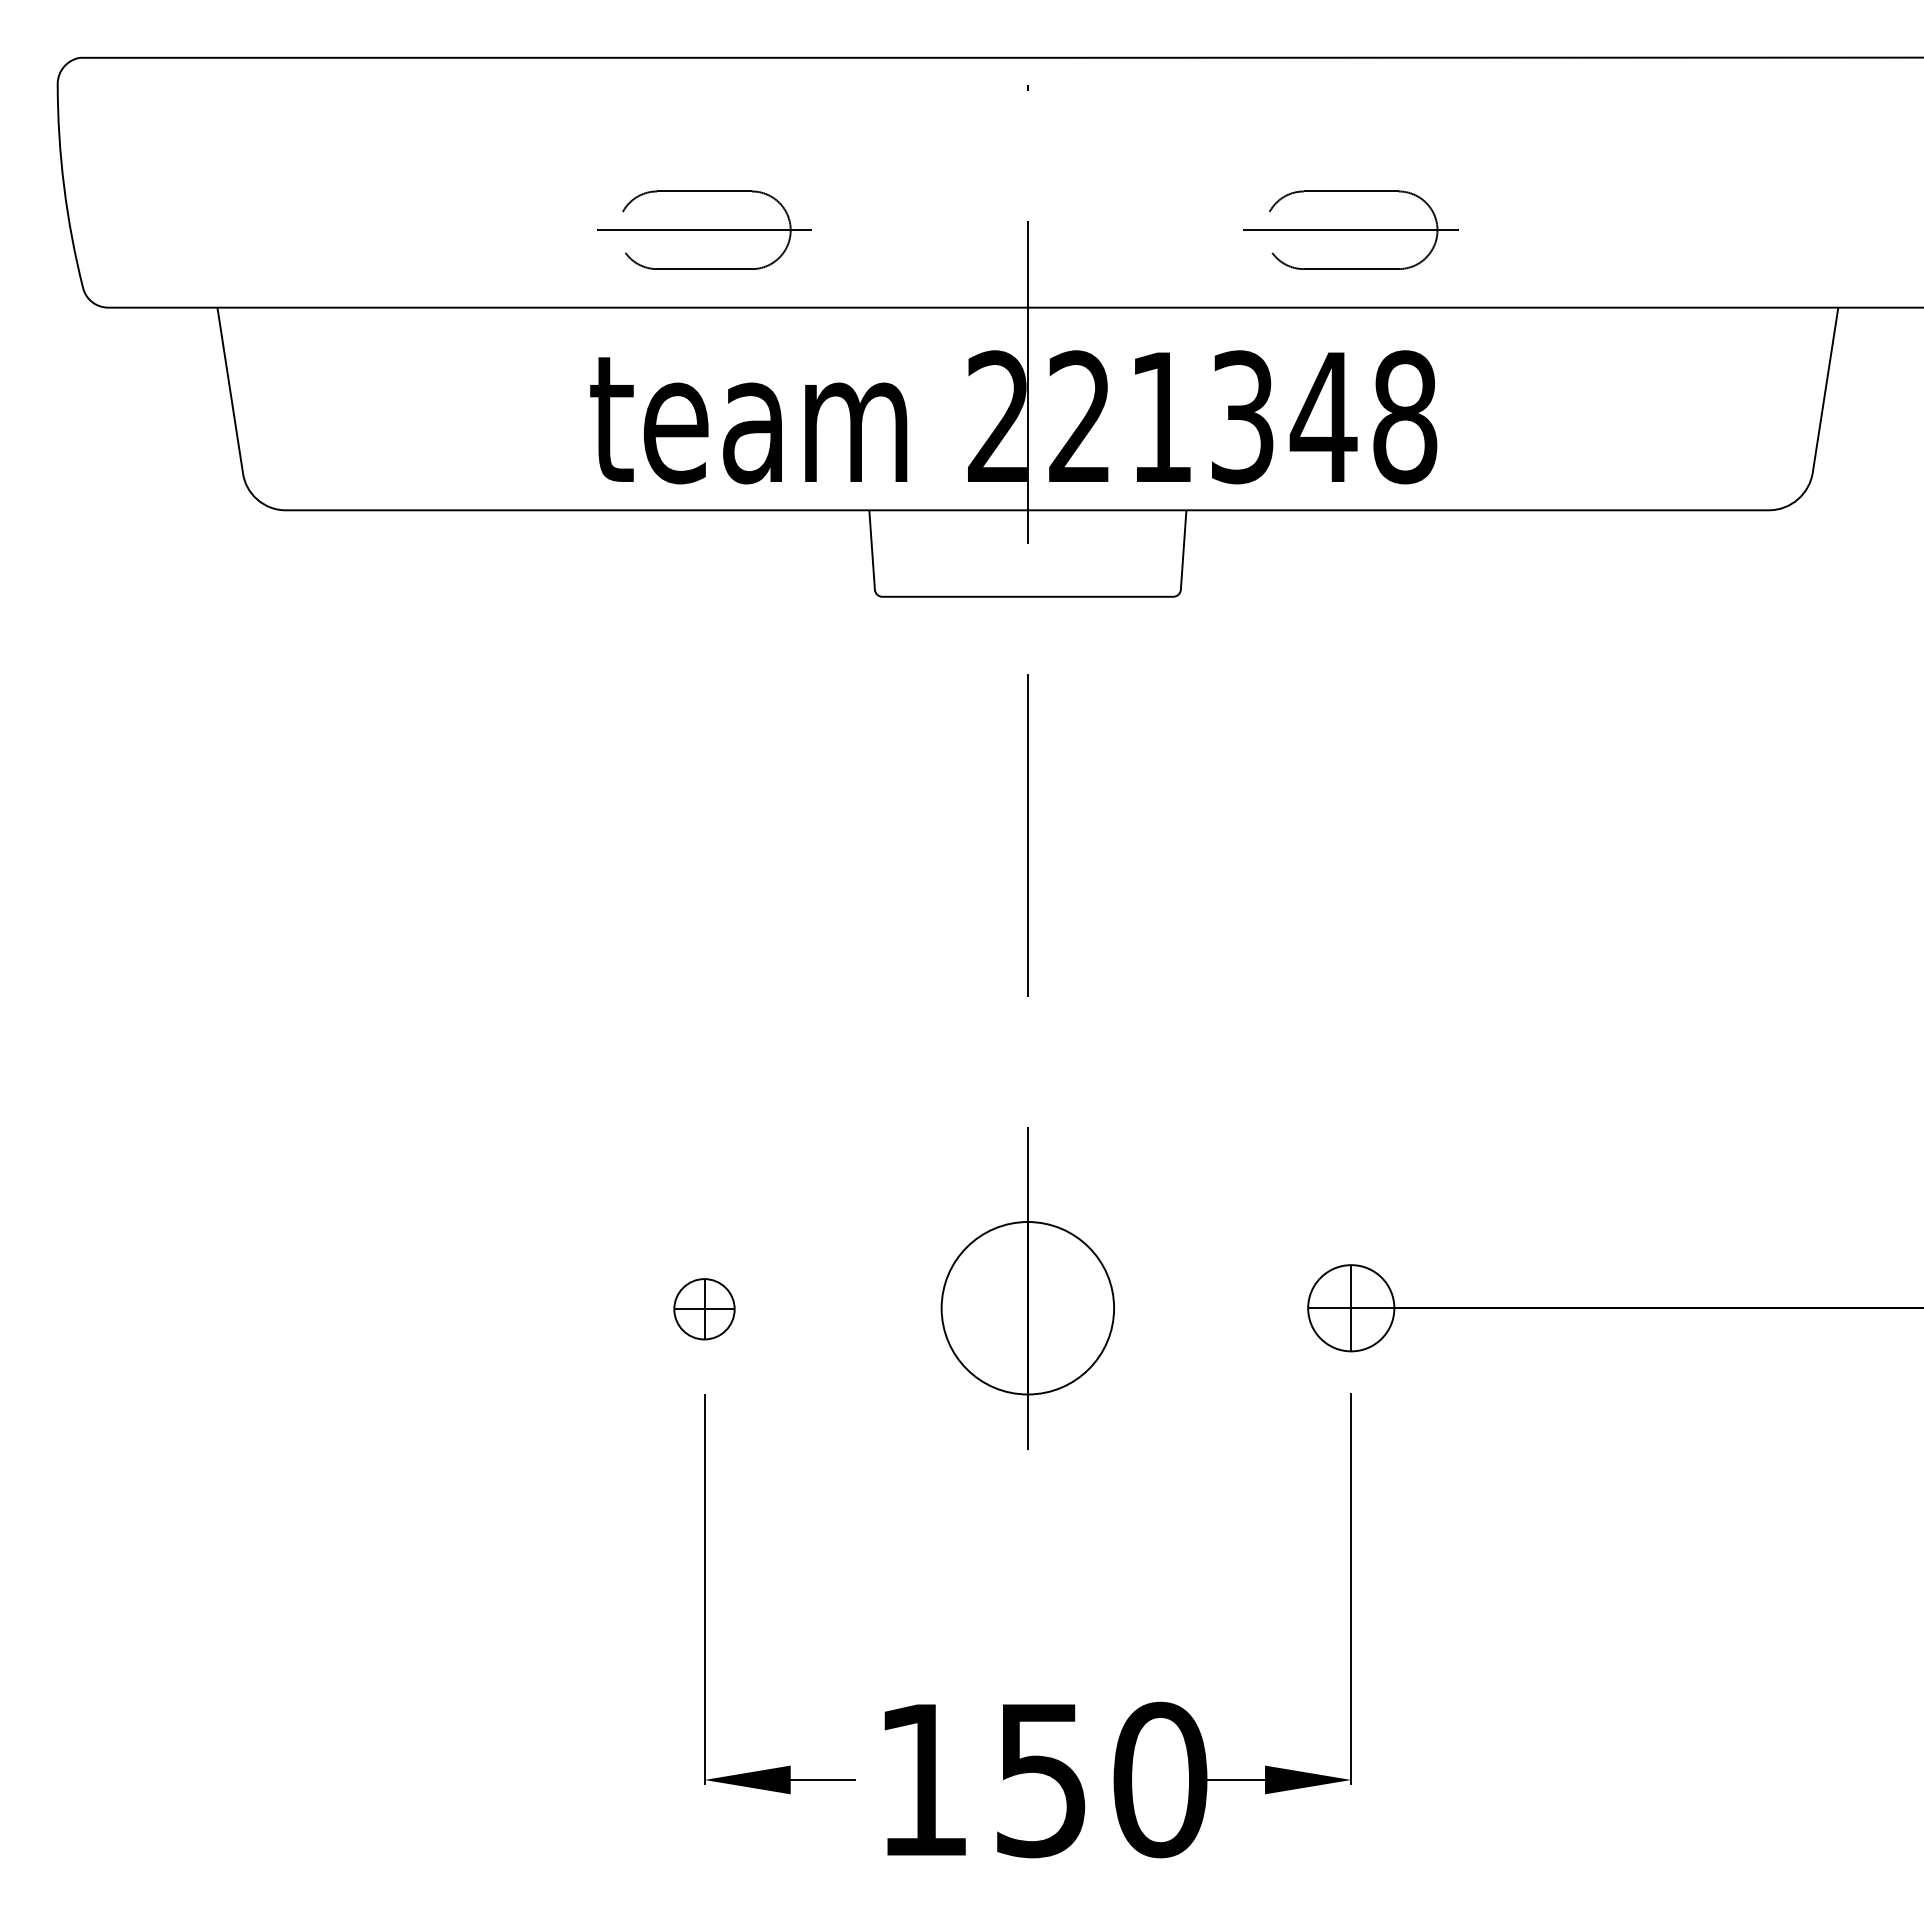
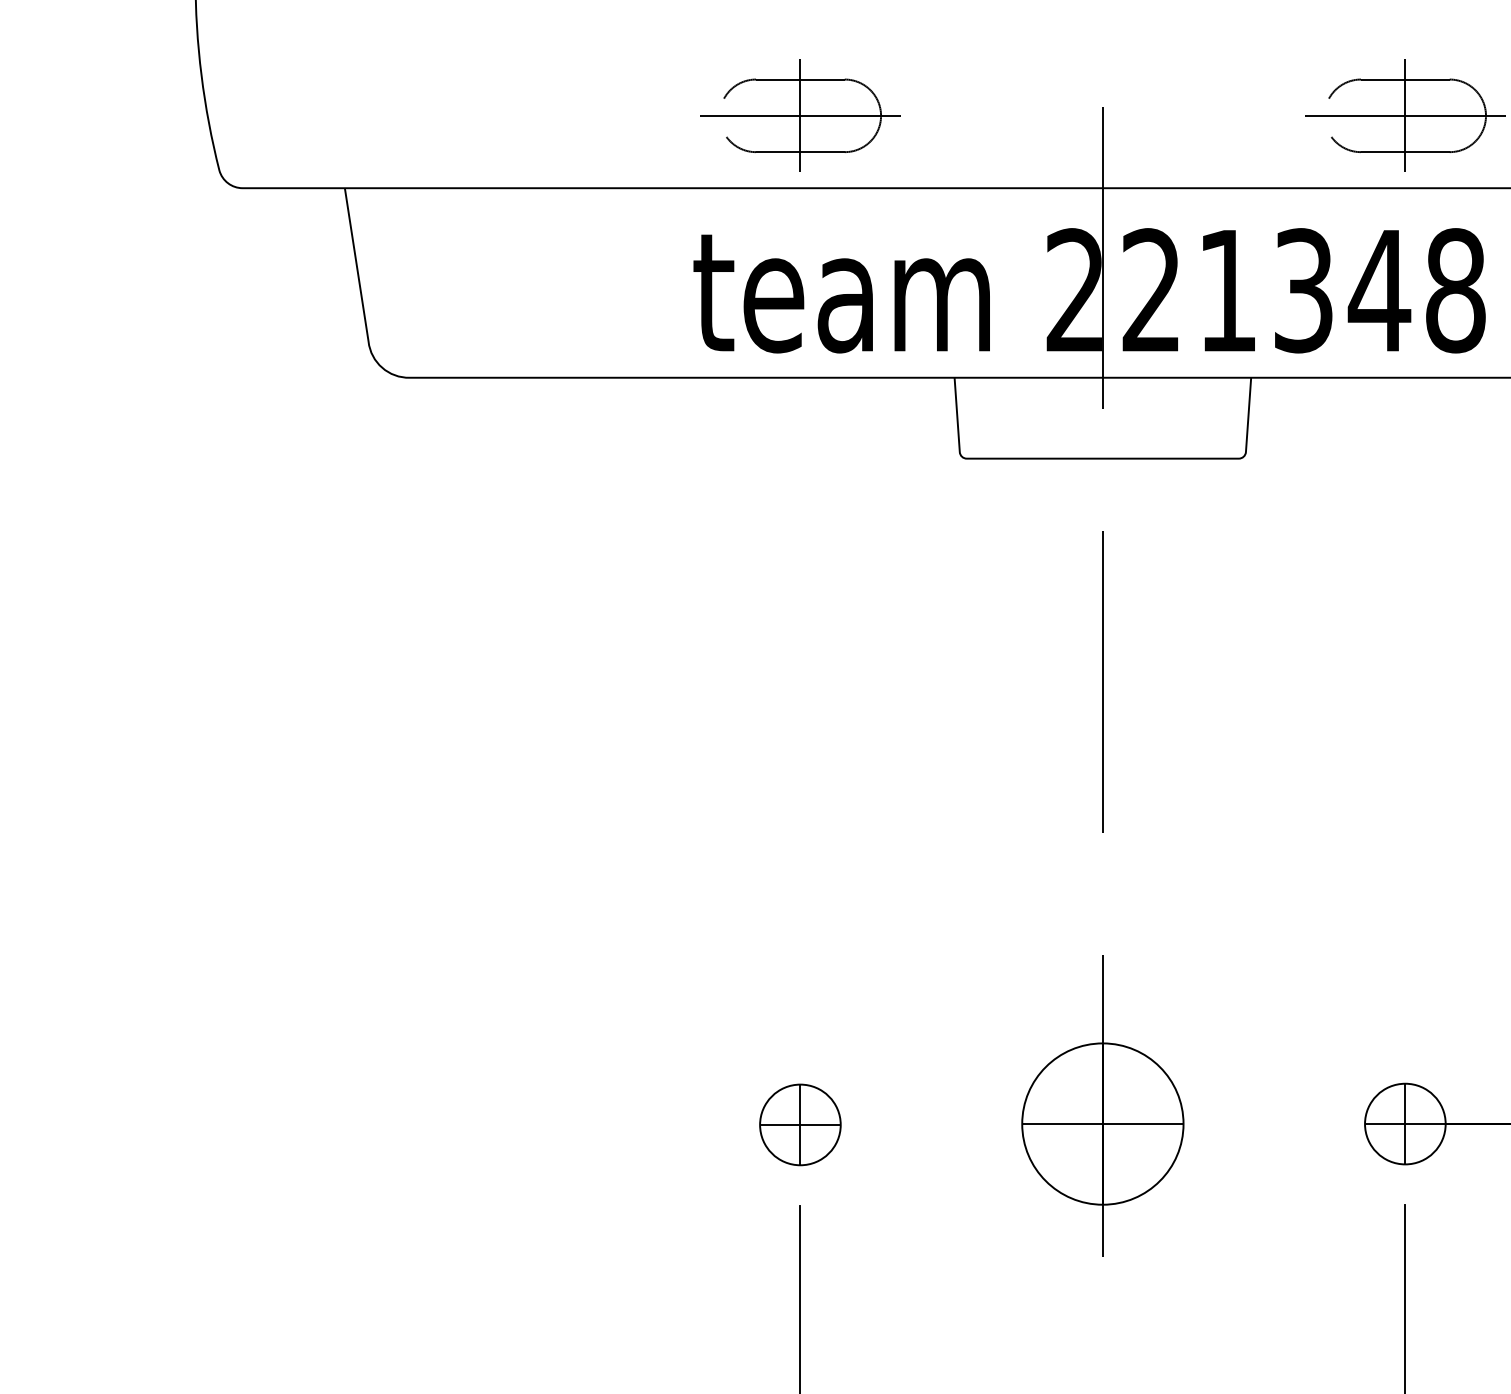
line: (704, 229) -> (800, 115), added
line: (1351, 229) -> (1405, 115), added
line: (1027, 1308) -> (1102, 1124), added
part: (704, 1309) -> (800, 1125), size x1.43

